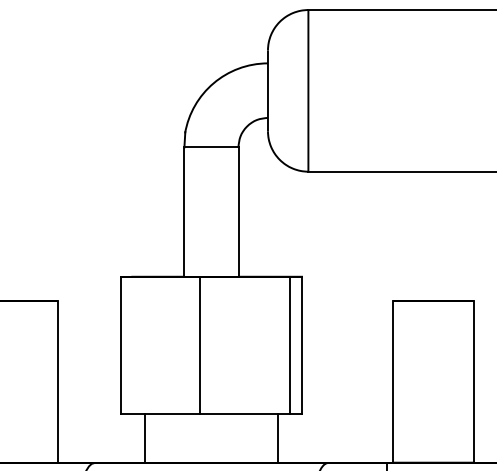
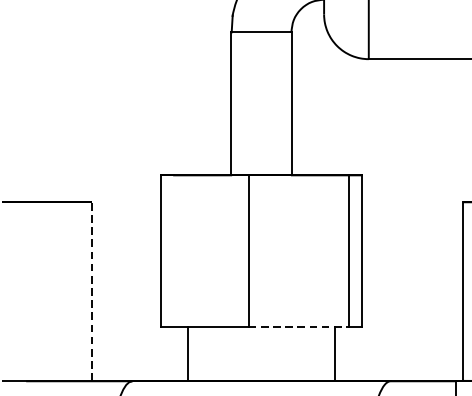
line: (57, 381) -> (91, 291), solid -> dashed
line: (245, 414) -> (299, 327), solid -> dashed

